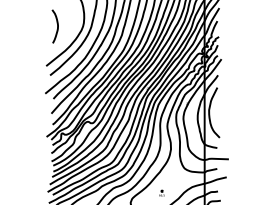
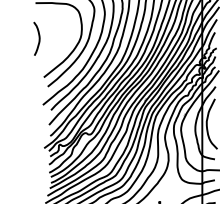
curve: (57, 26) -> (39, 38), moved

